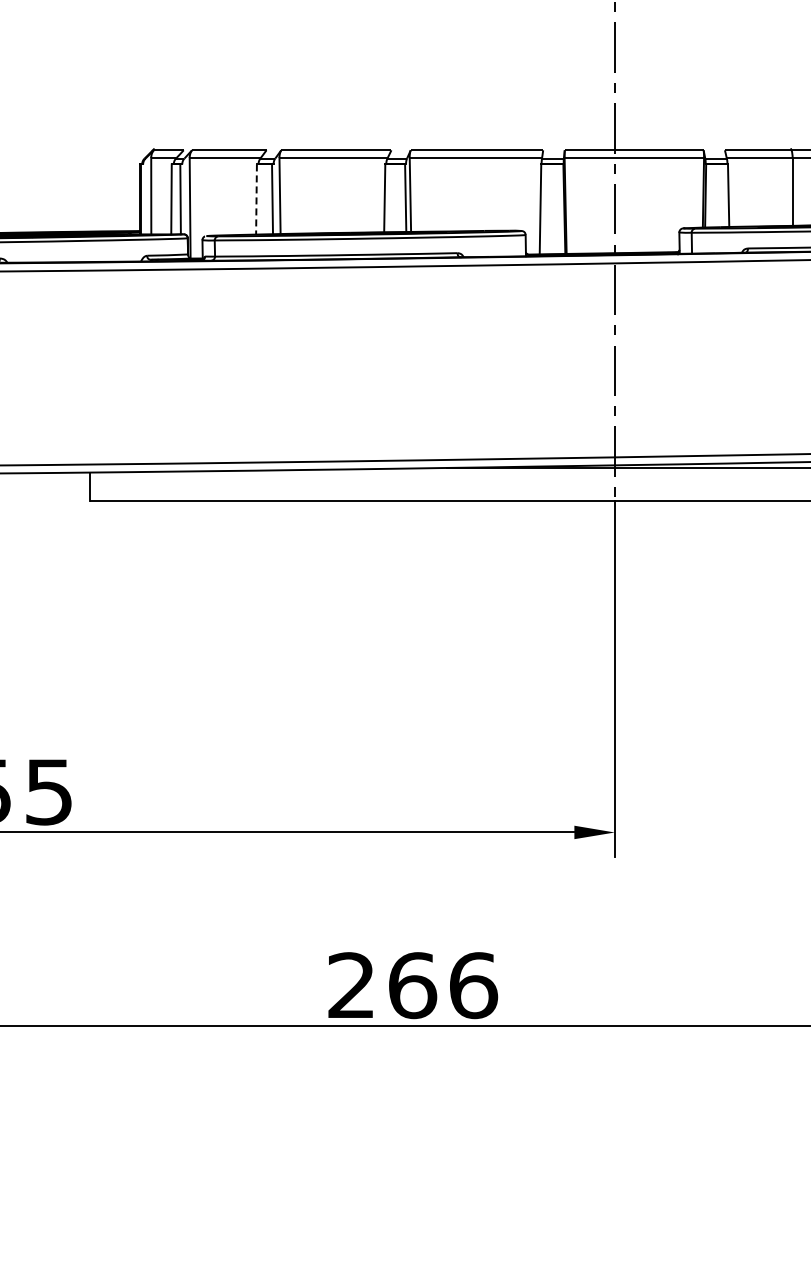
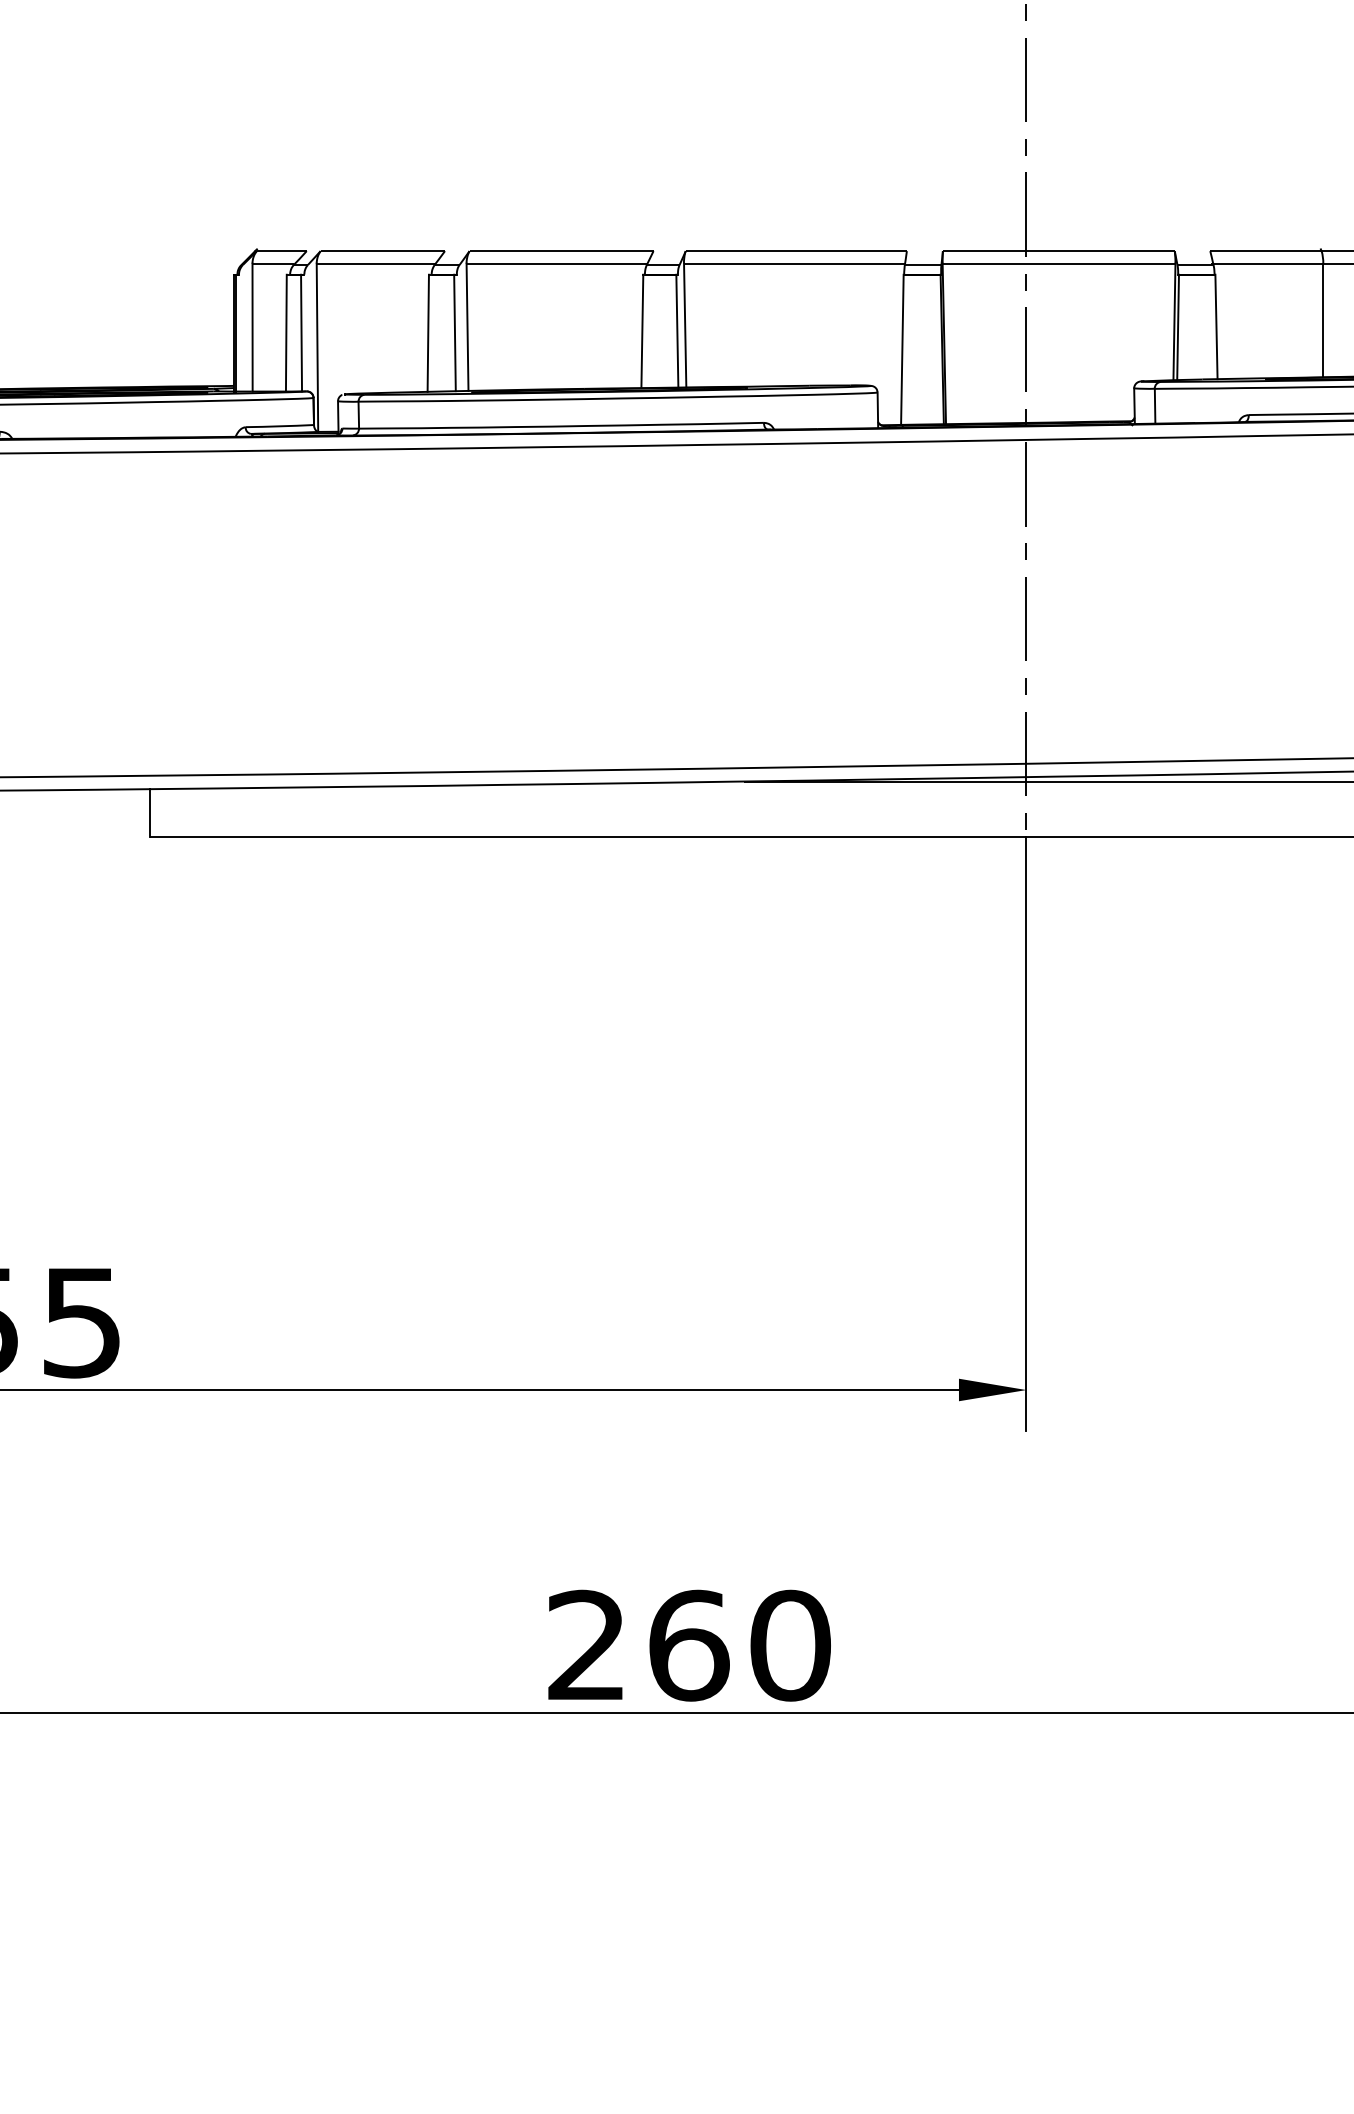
line: (256, 200) -> (428, 334), dashed -> solid
text: (473, 985) -> (790, 1645), 266 -> 260

